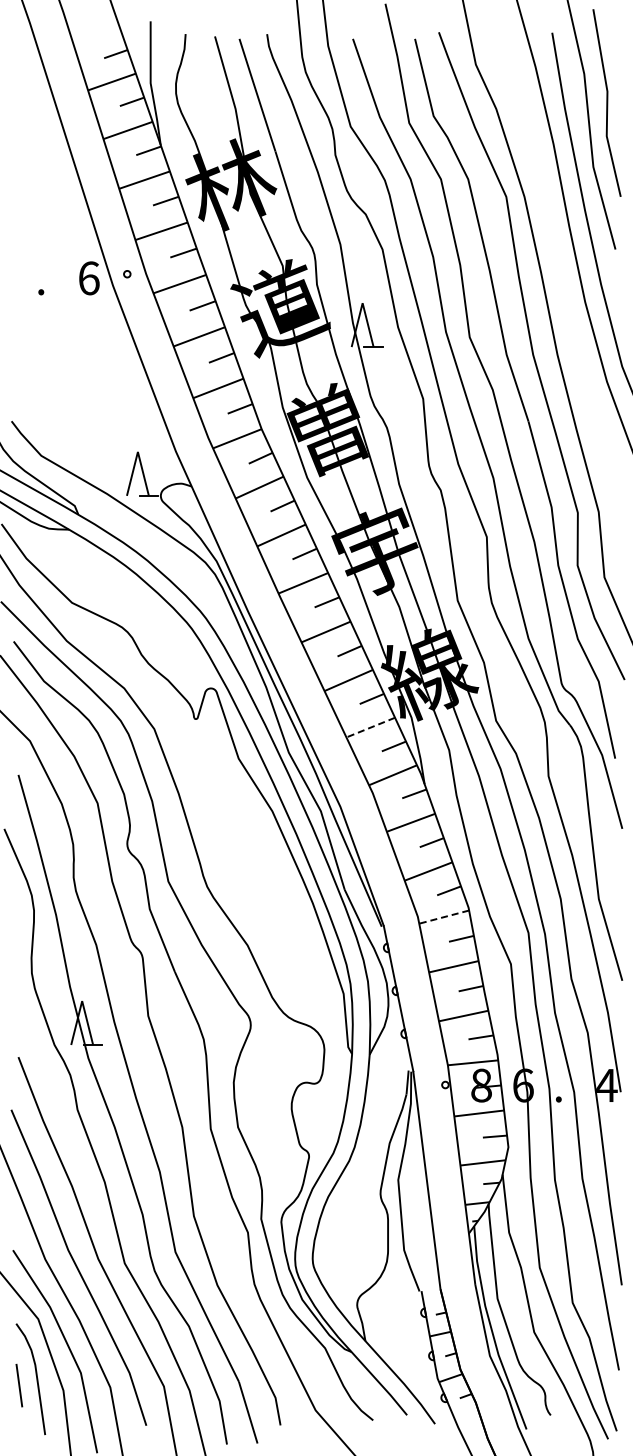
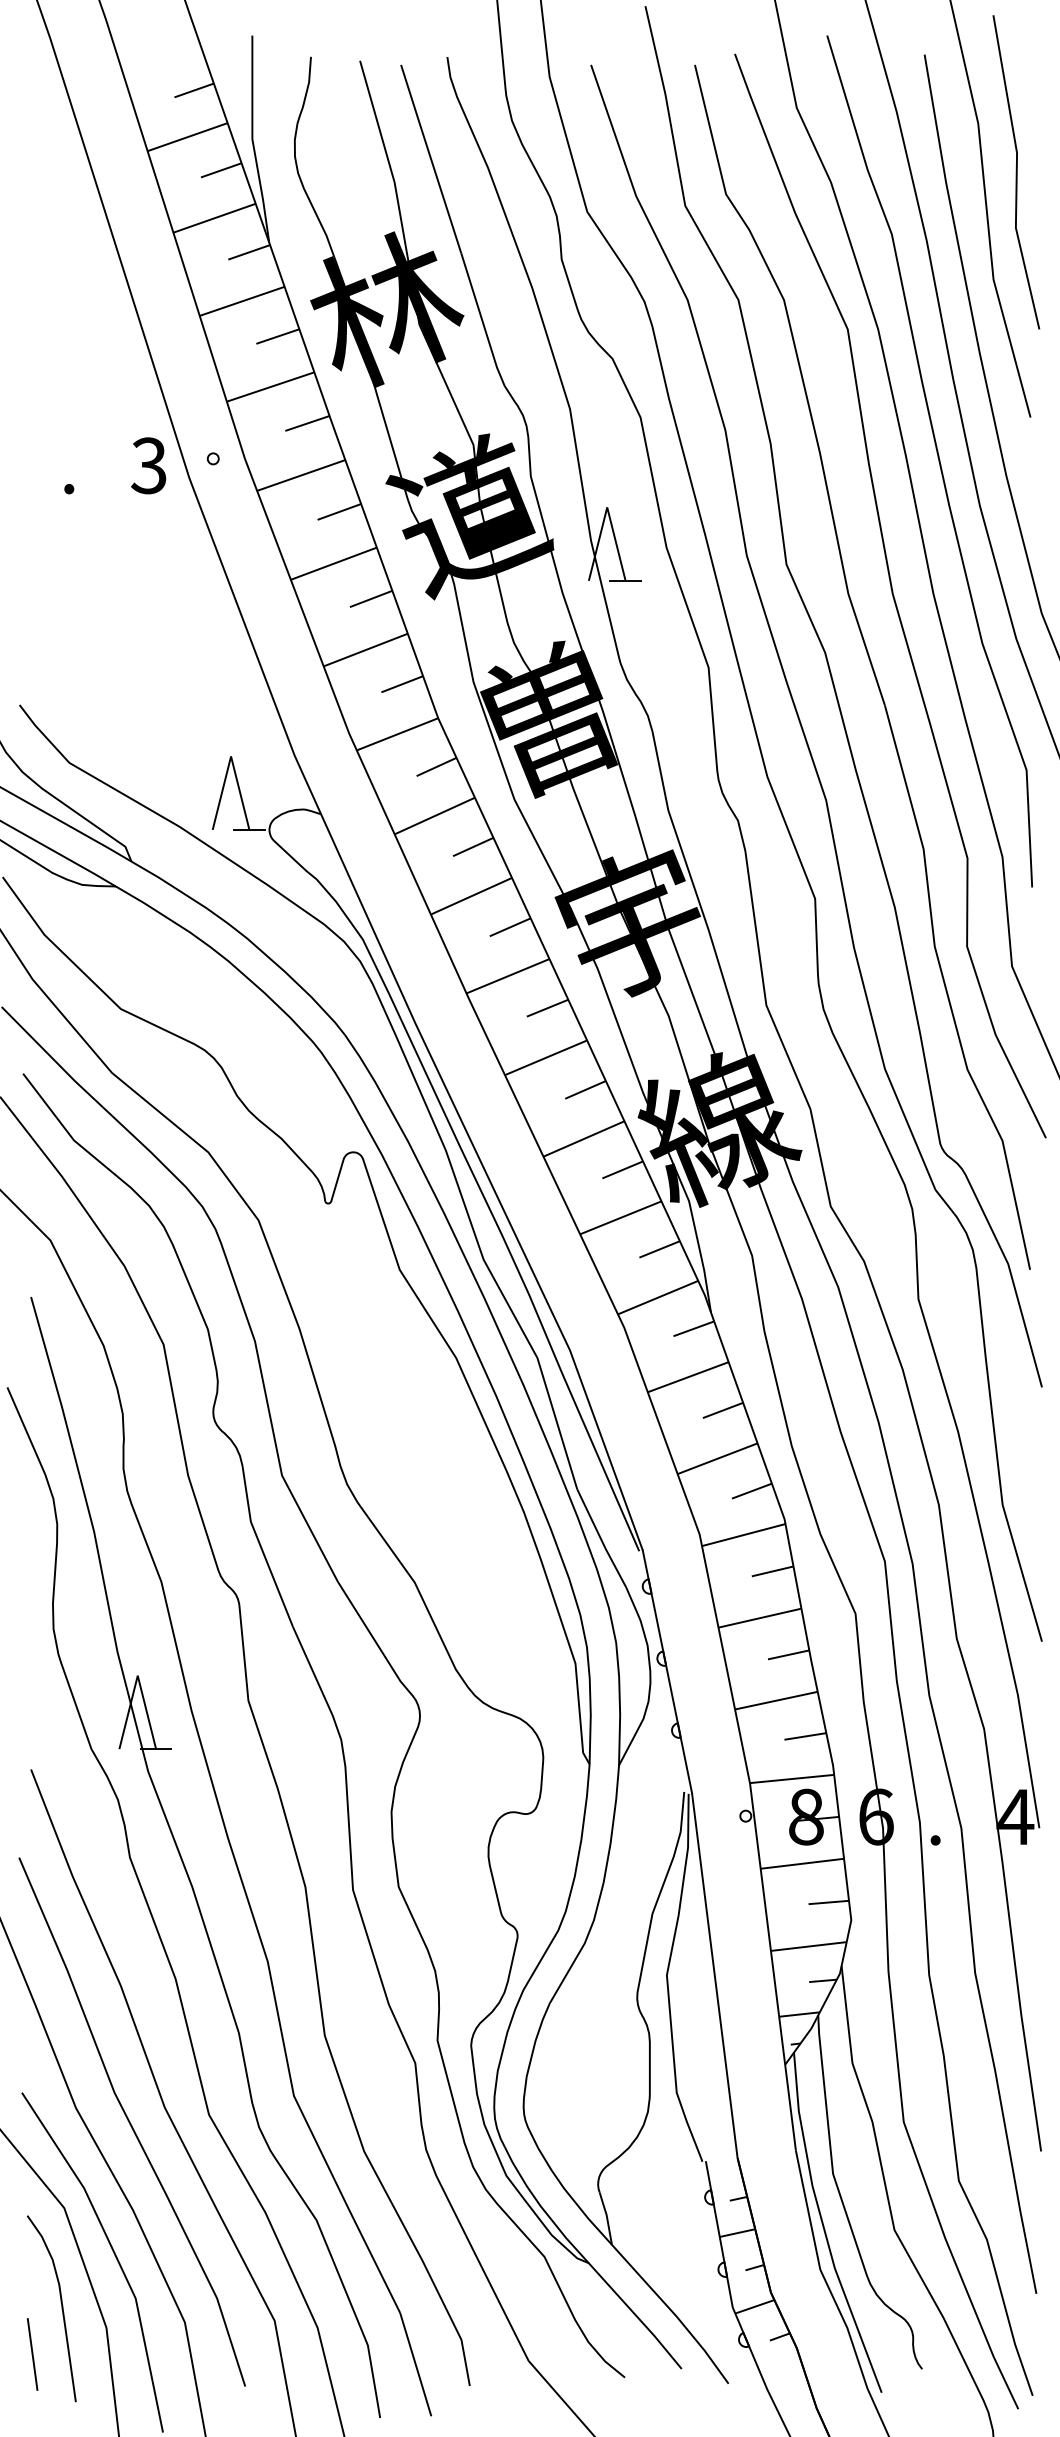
curve: (559, 273) -> (936, 457), added
text: (88, 278) -> (148, 466), 6 -> 3
line: (370, 727) -> (620, 1217), dashed -> solid
line: (444, 917) -> (744, 1535), dashed -> solid
line: (19, 1385) -> (32, 2354), moved

